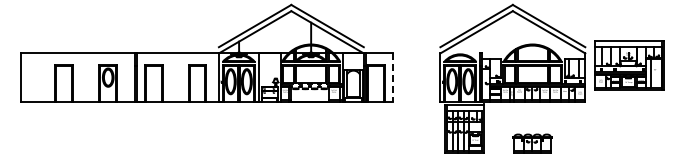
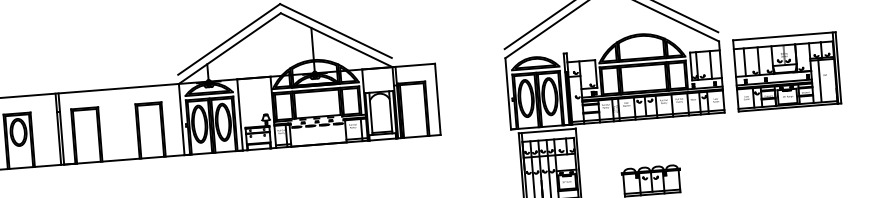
part: (629, 65) -> (786, 71), moved
line: (392, 78) -> (437, 100), dashed -> solid

